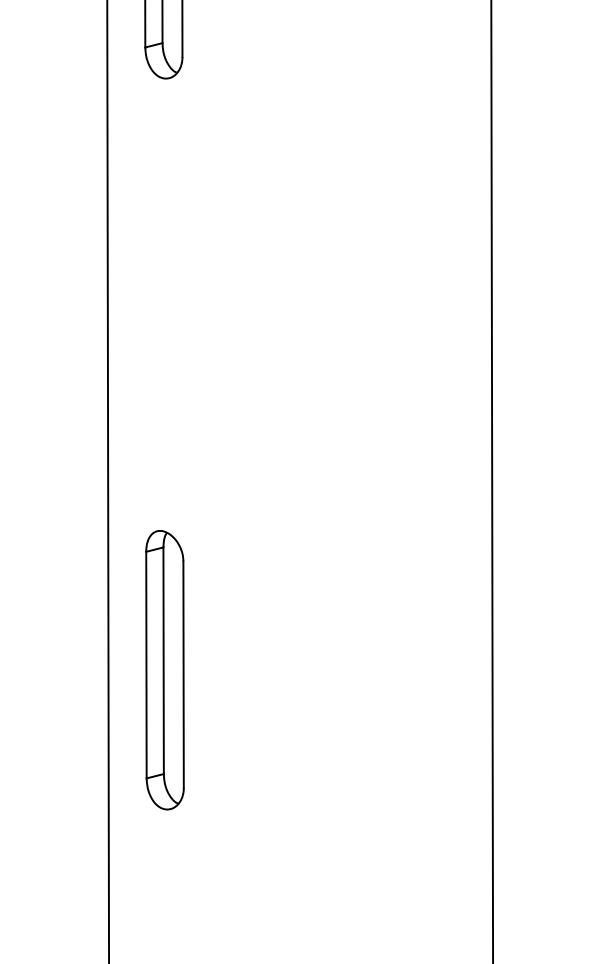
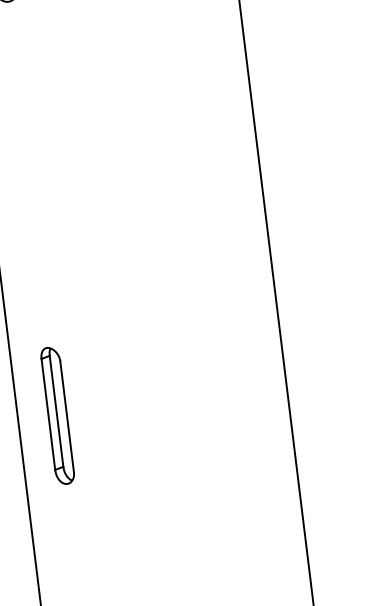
part: (164, 670) -> (57, 416), size x0.7

